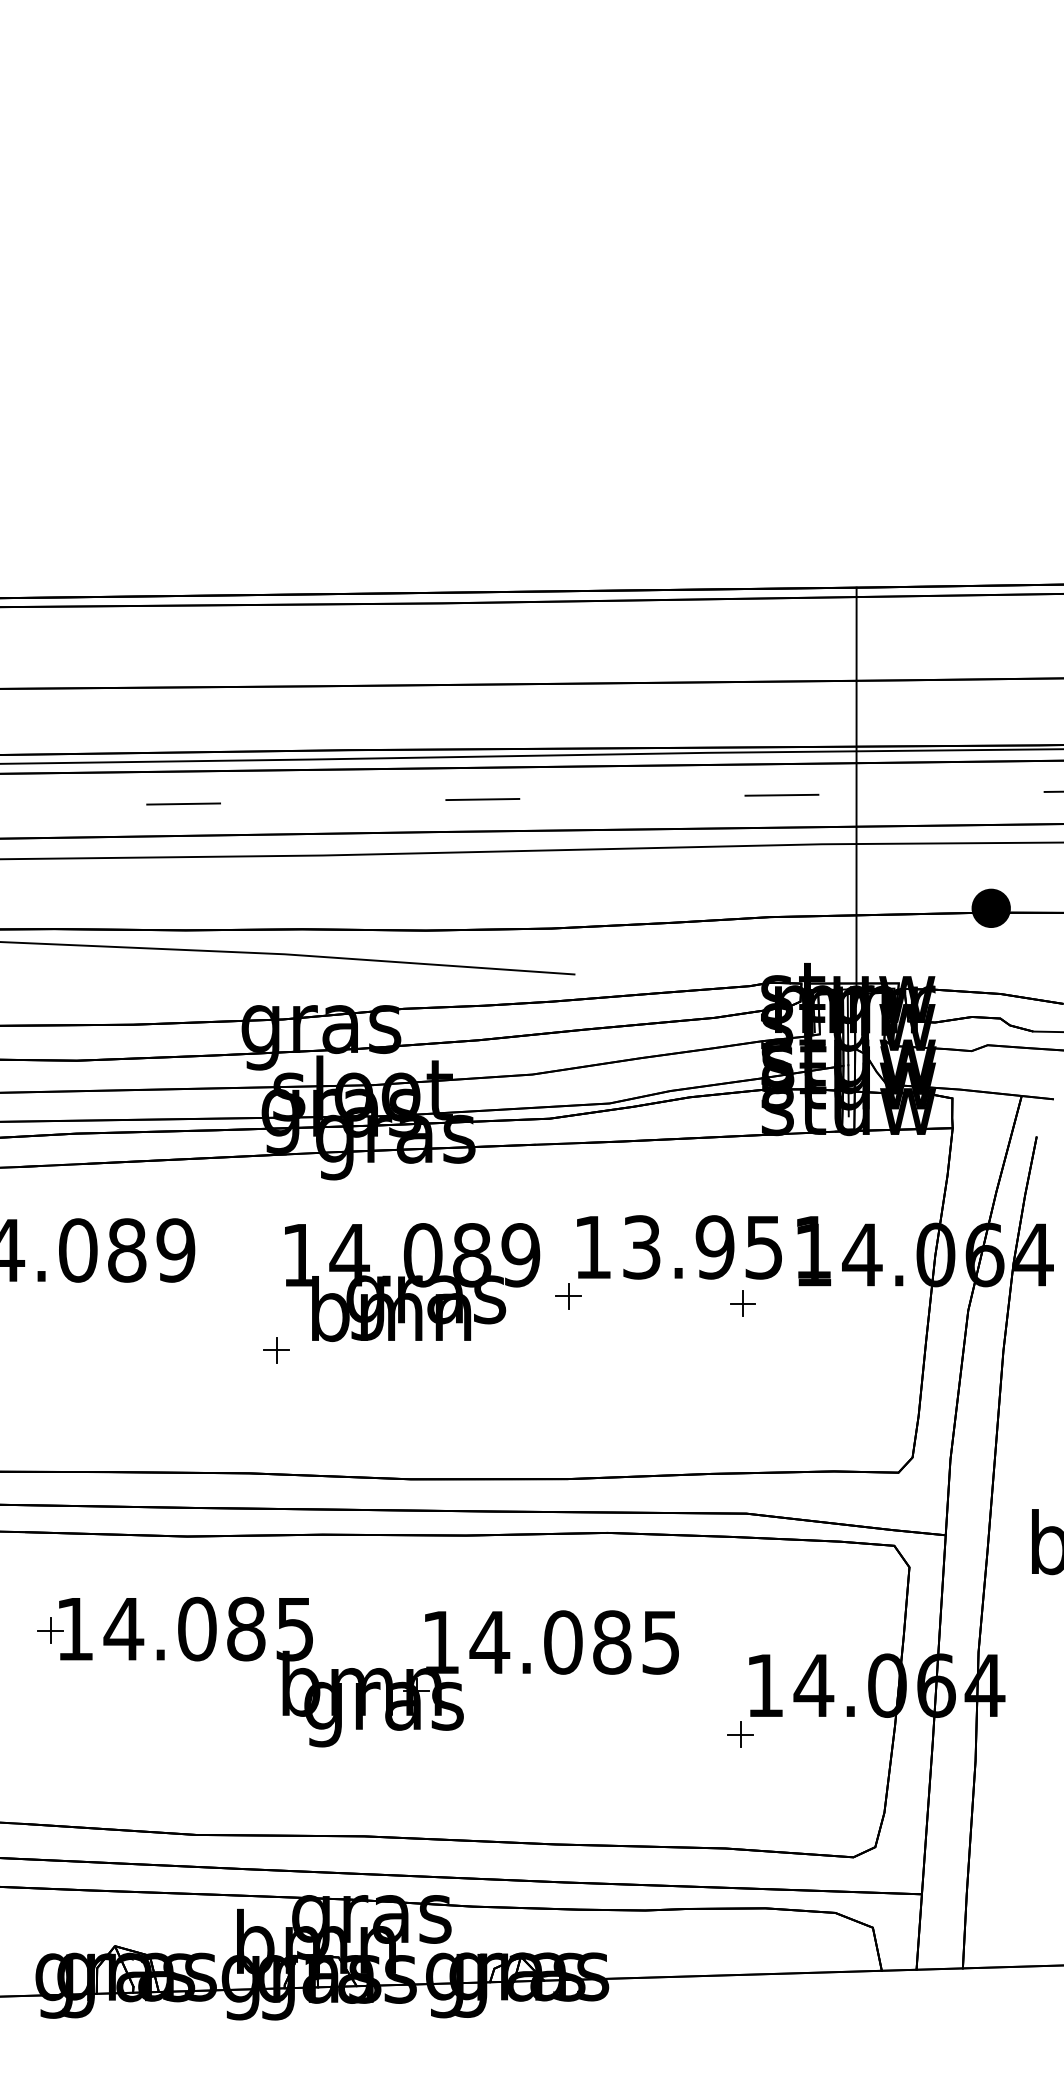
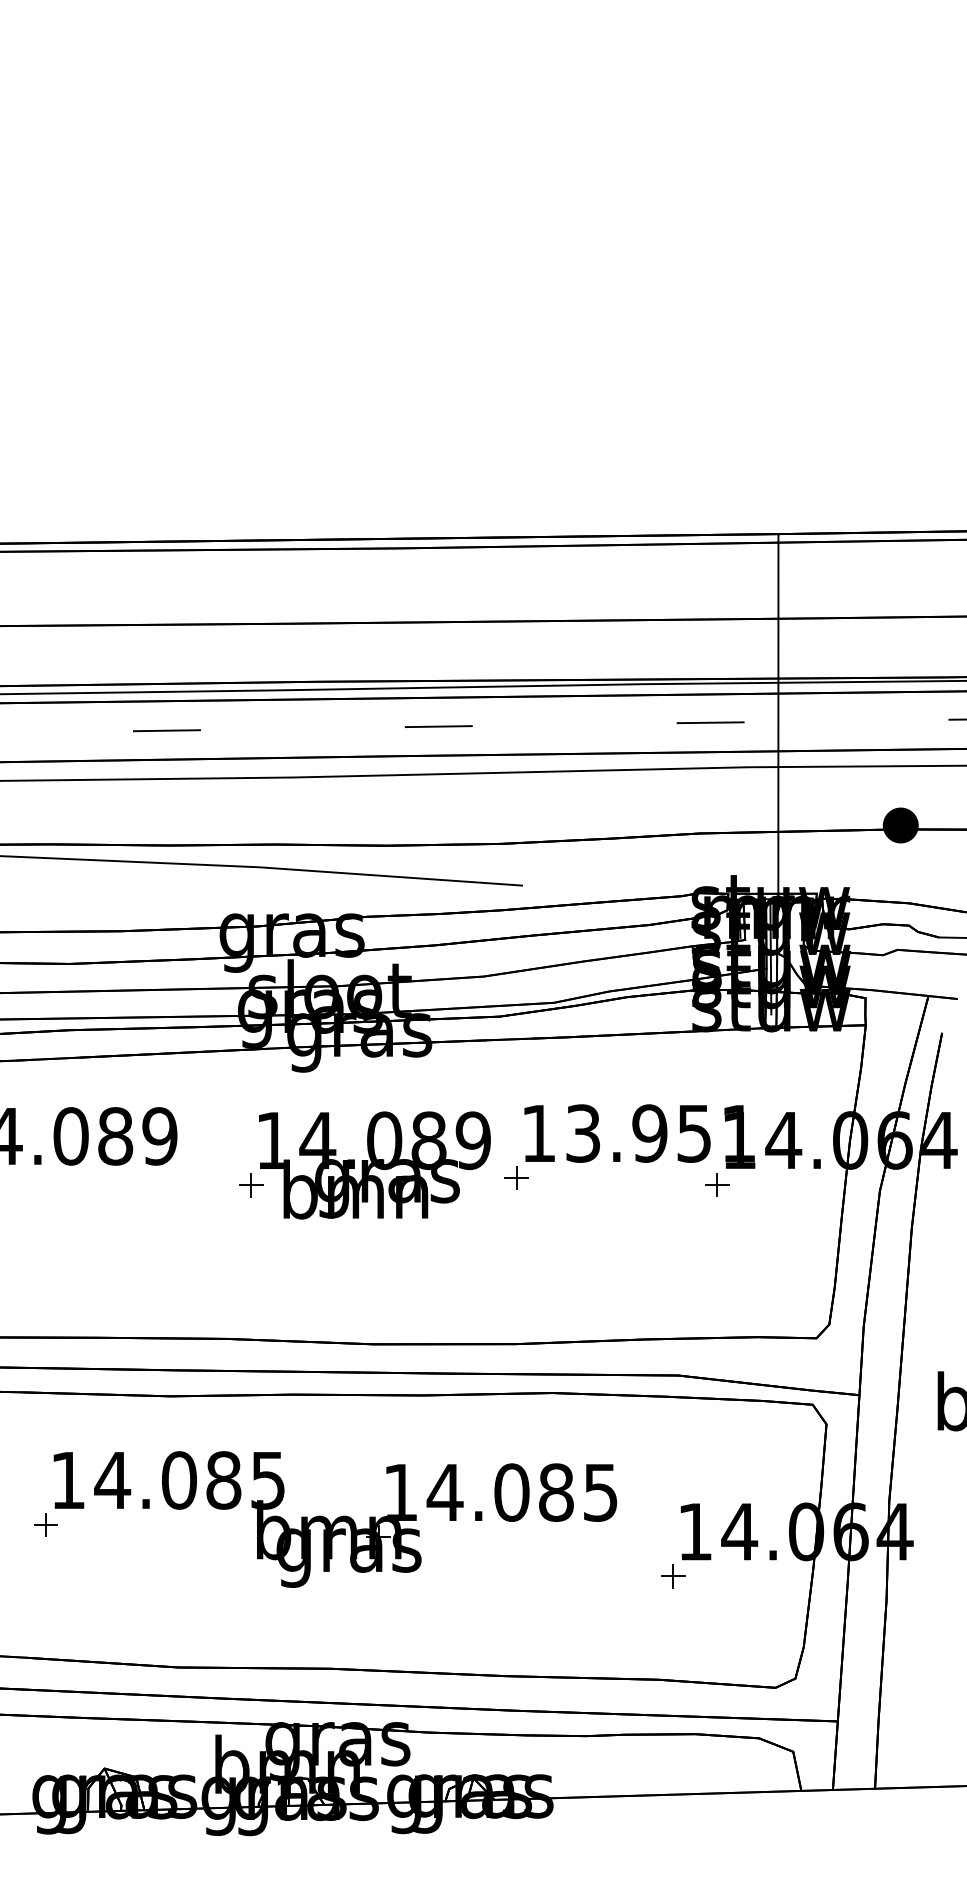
part: (743, 1303) -> (717, 1184), moved
part: (276, 1350) -> (251, 1185), moved
part: (49, 1630) -> (45, 1524), moved

